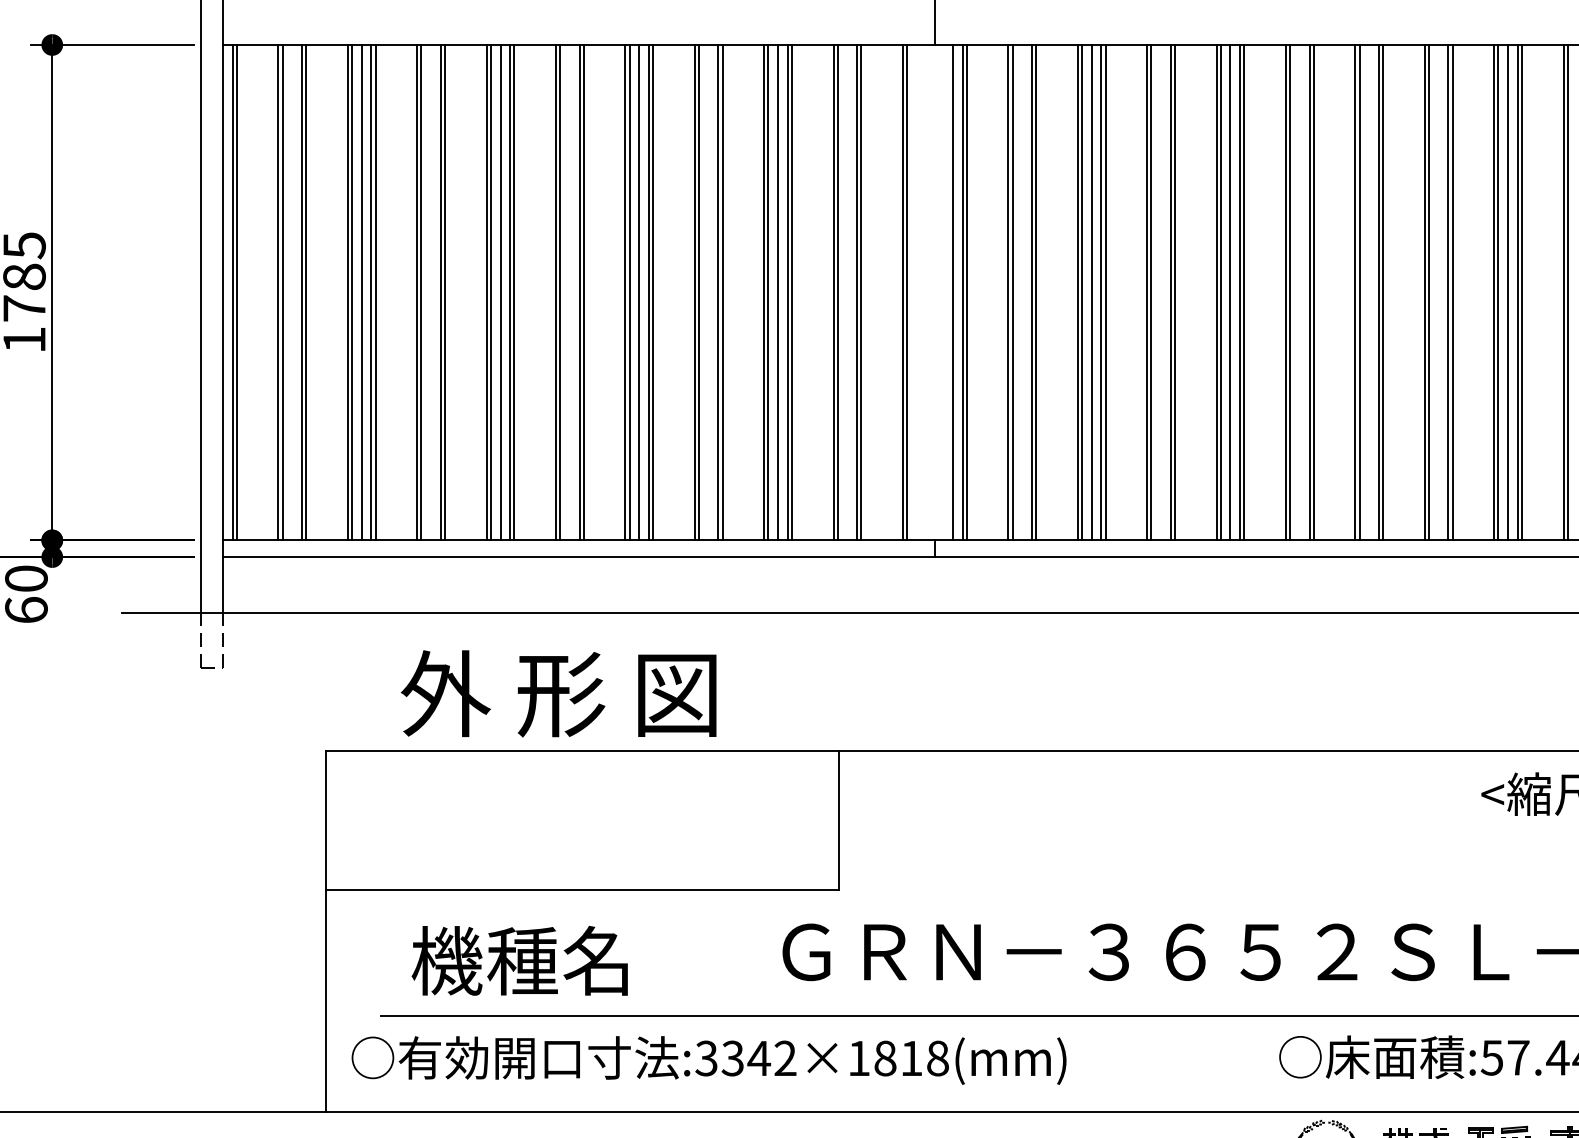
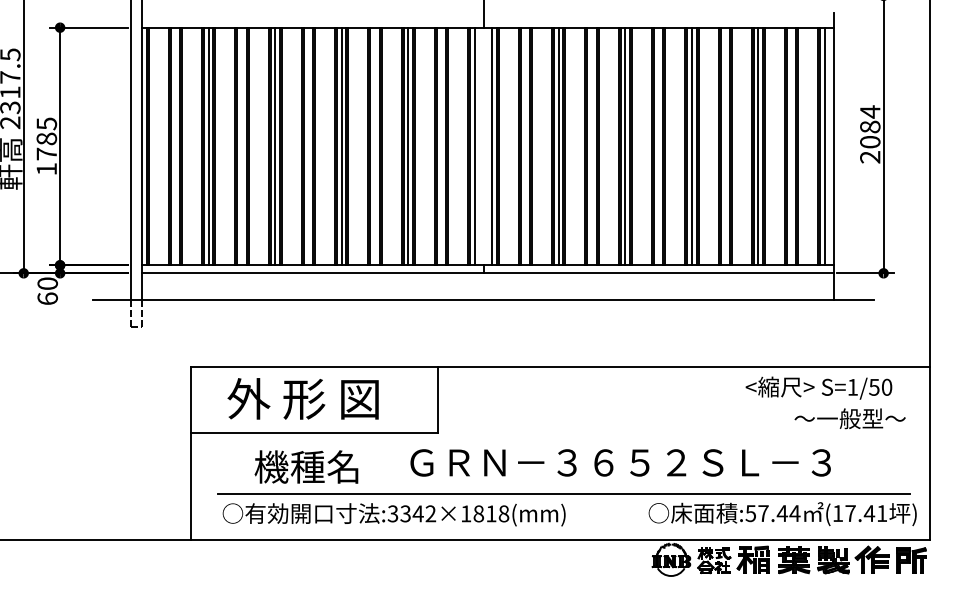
line: (916, 292) -> (474, 146), added
line: (1368, 292) -> (691, 146), added
text: (557, 692) -> (302, 398), moved
text: (519, 959) -> (306, 466), moved
text: (707, 1059) -> (393, 514), moved

